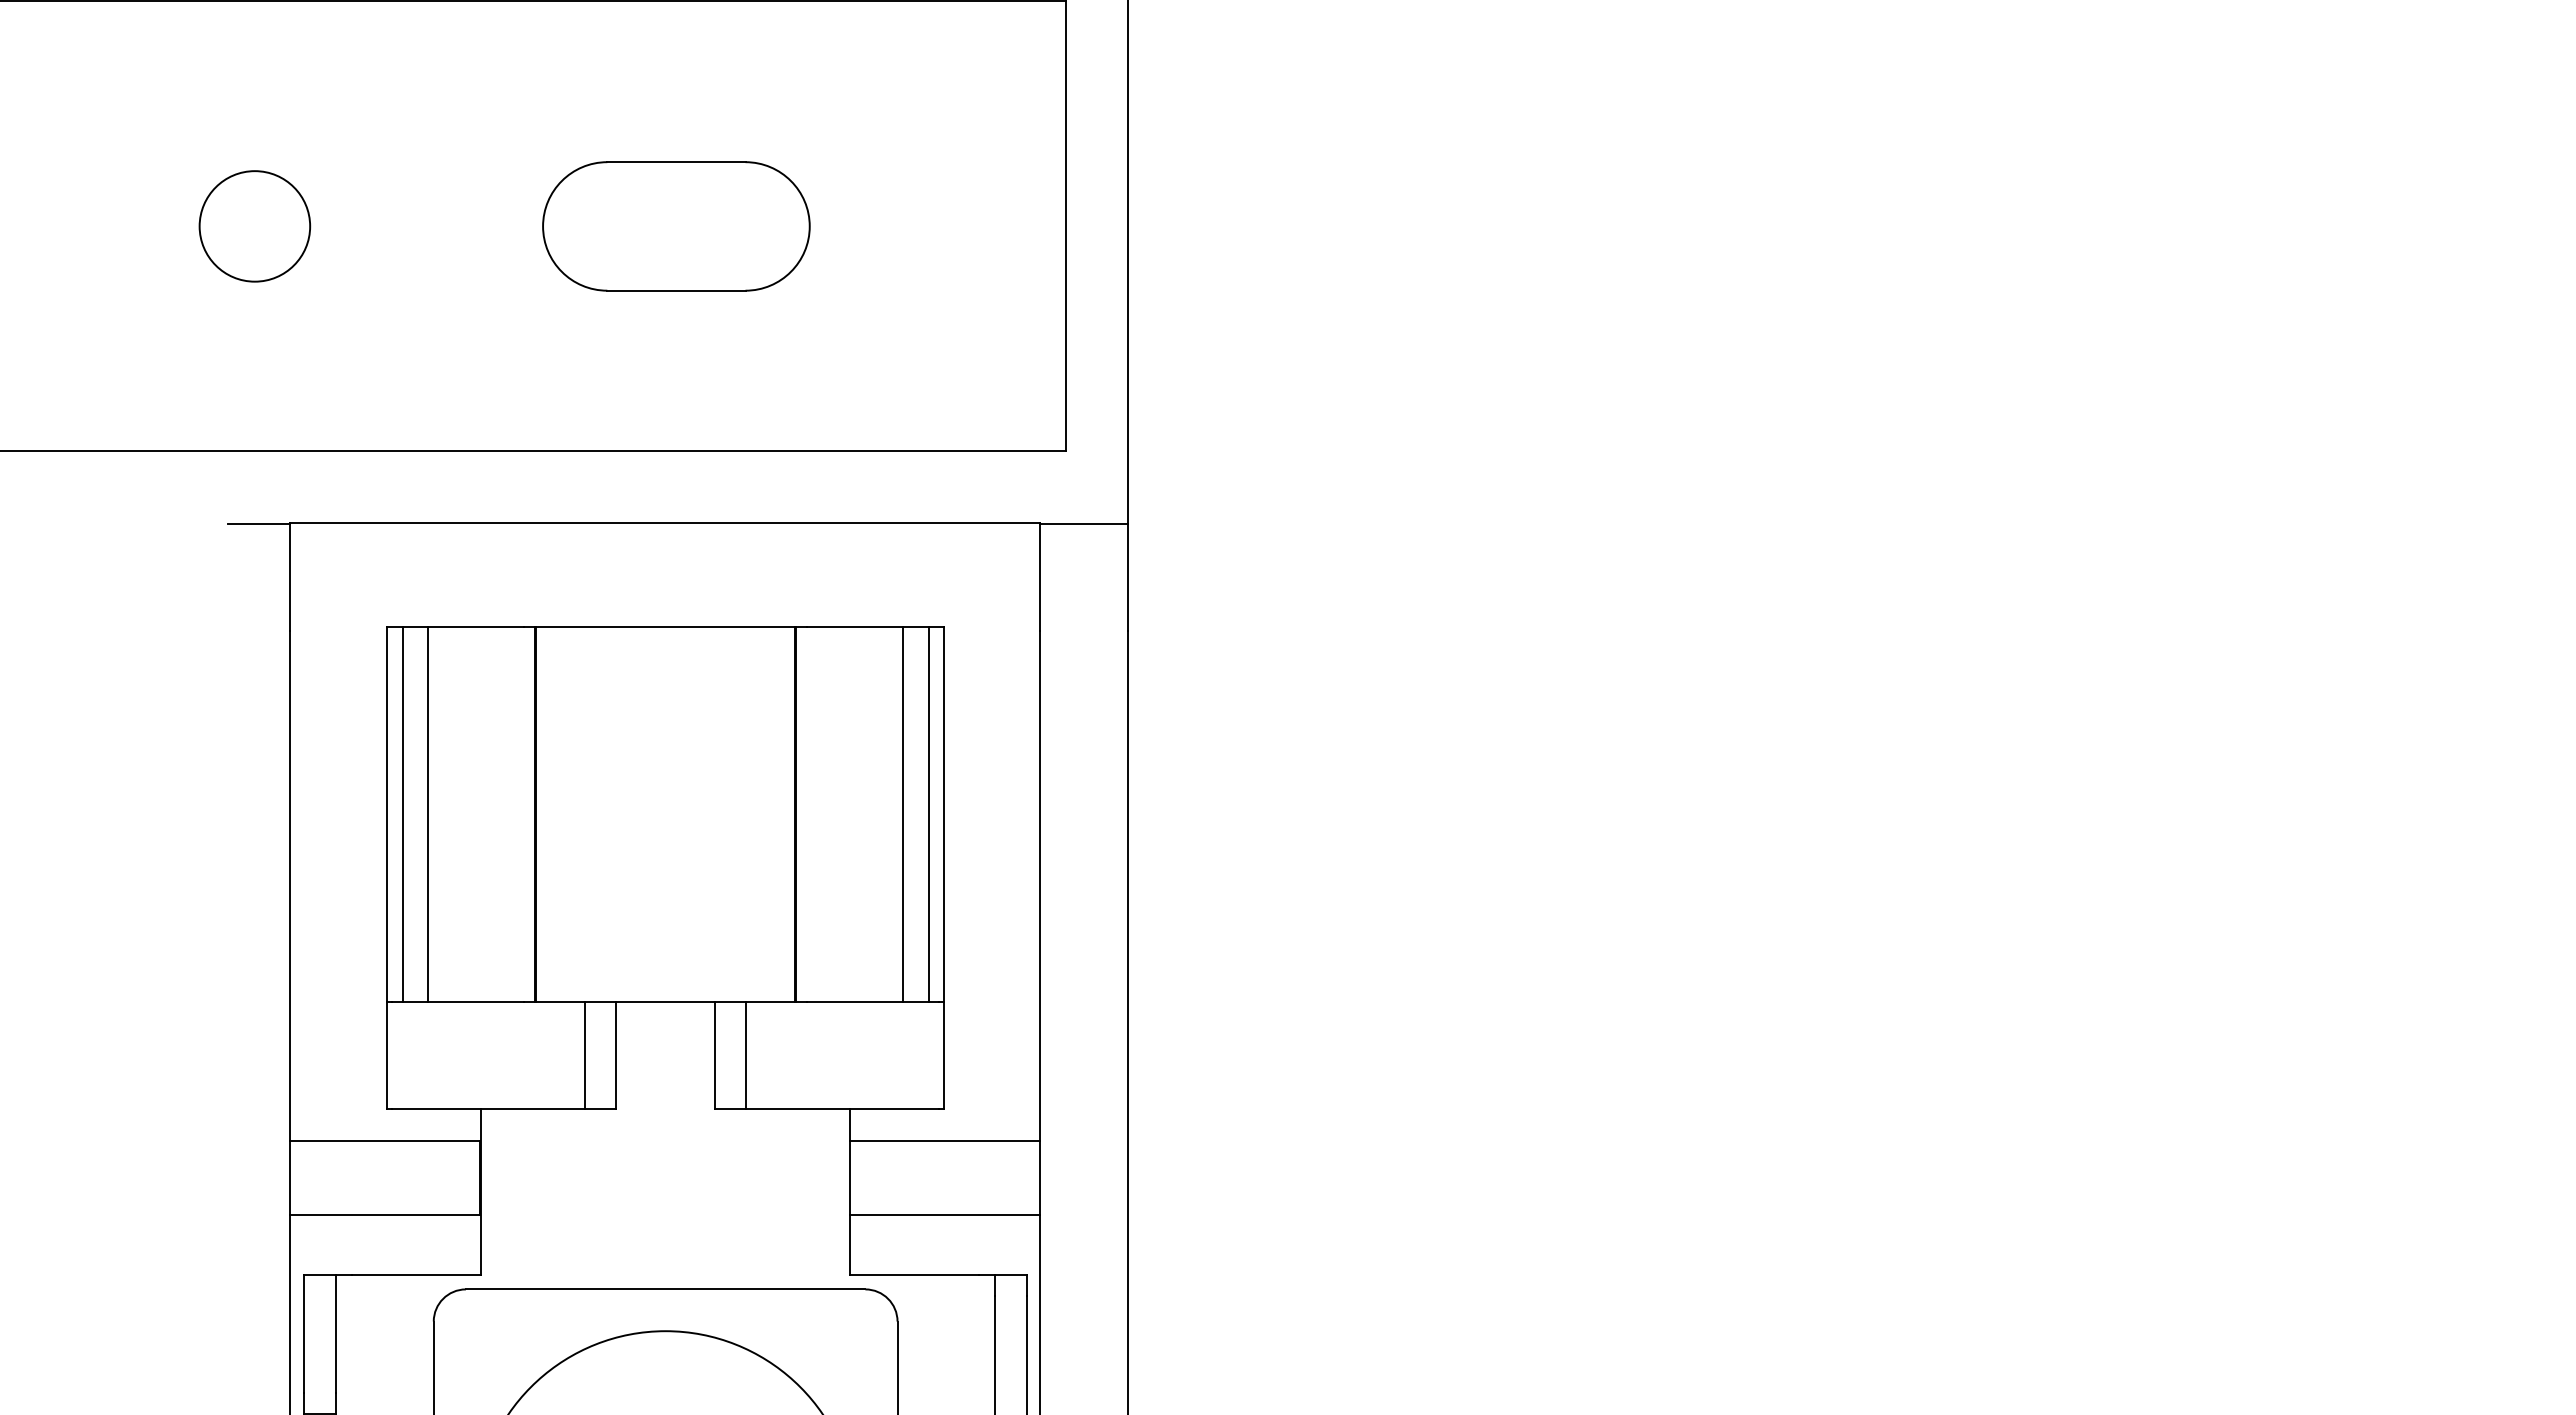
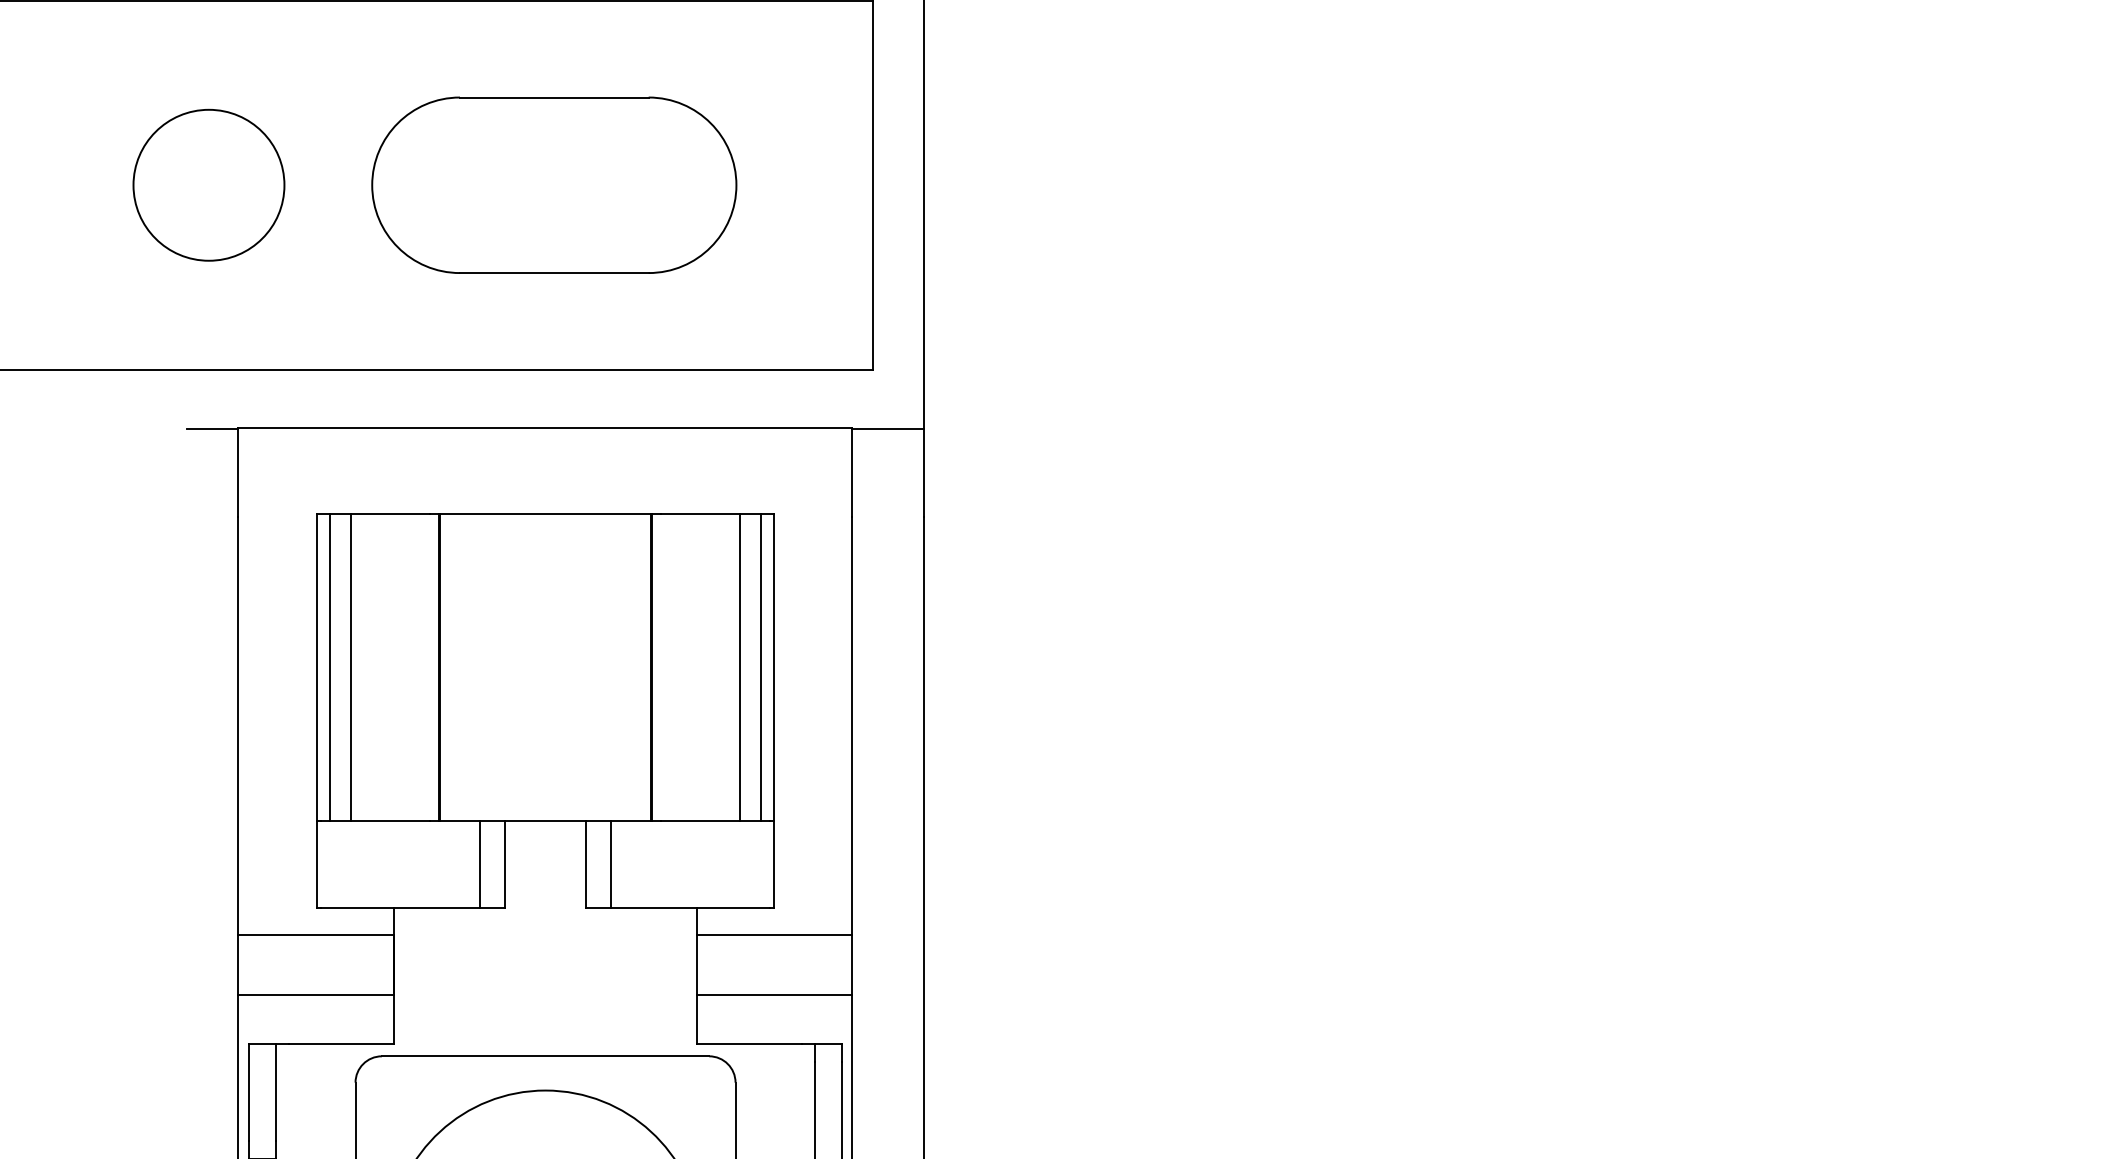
circle: (254, 226) -> (208, 185), size x1.67
part: (676, 226) -> (554, 185), size x1.67

